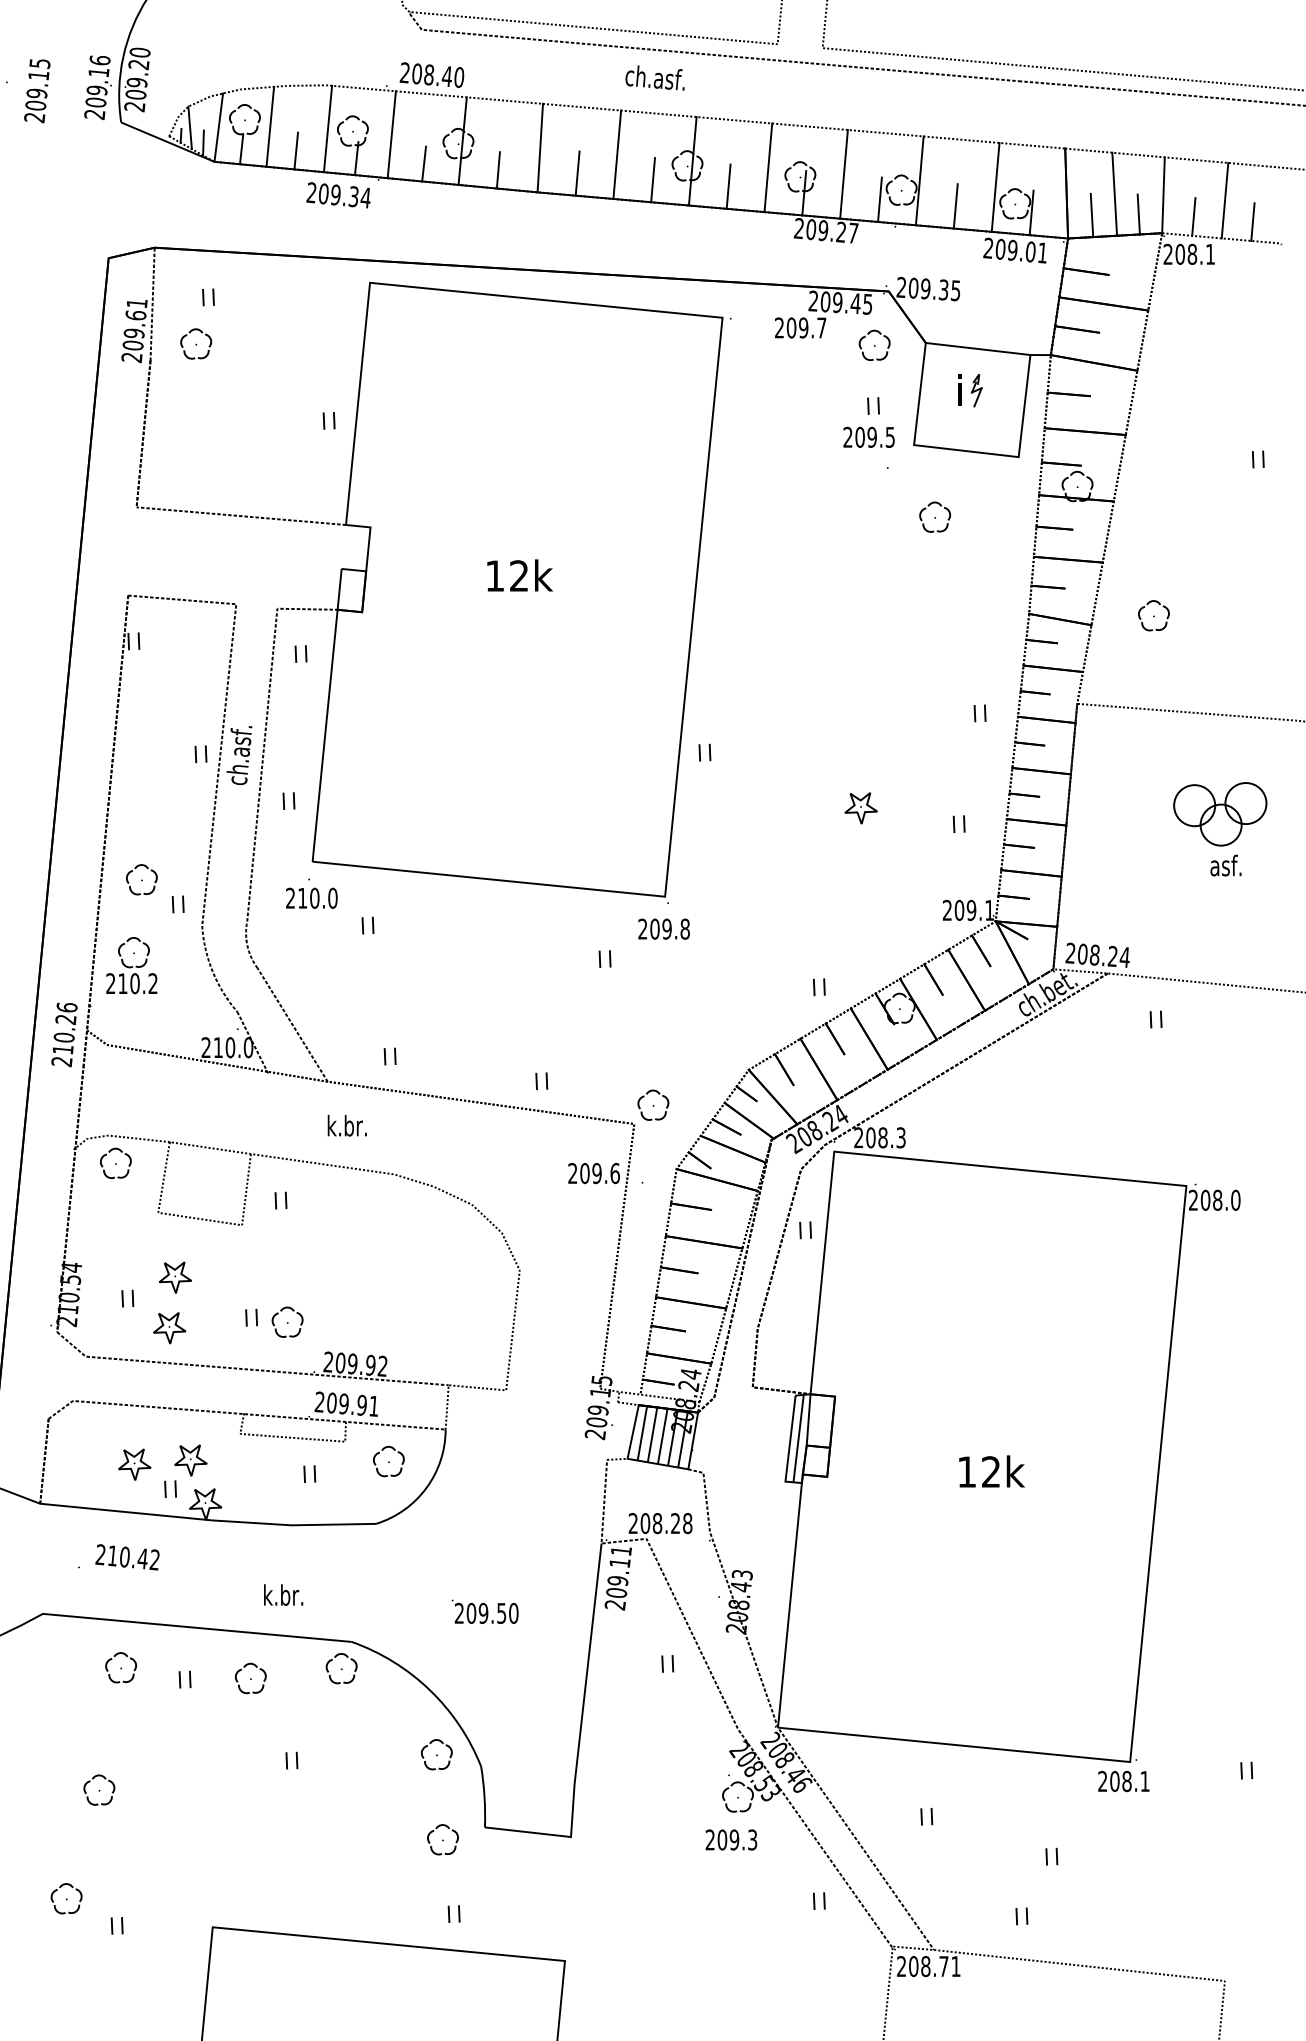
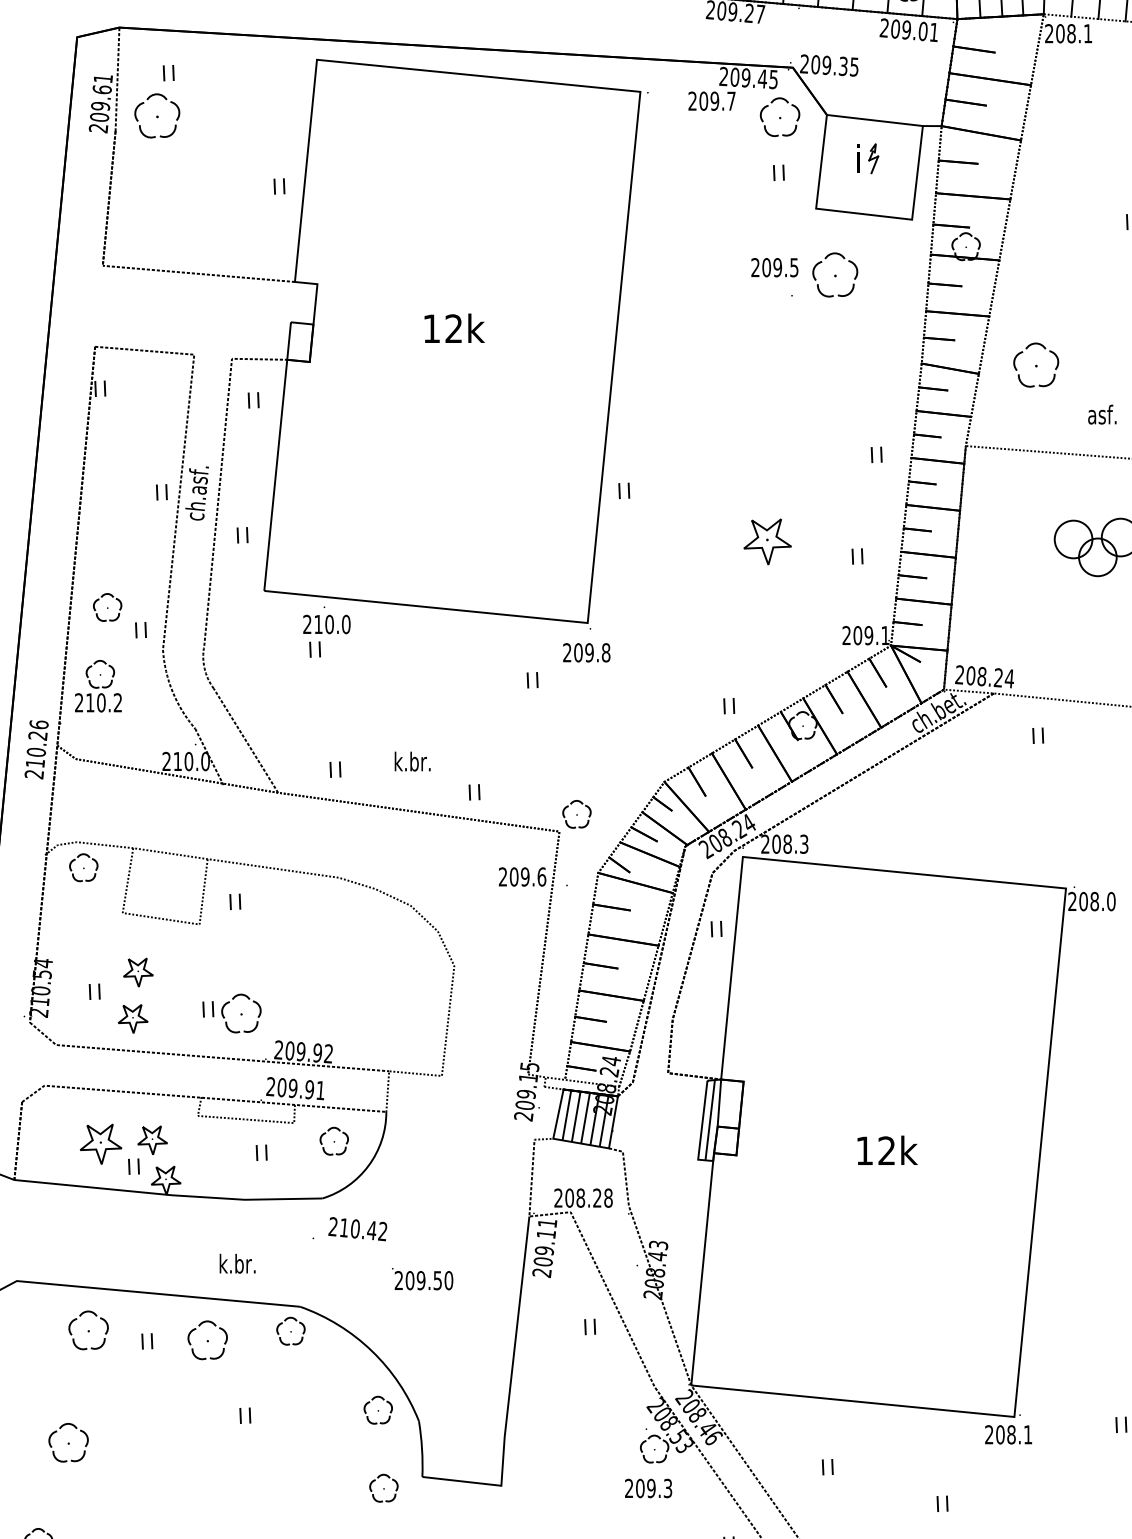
part: (196, 343) -> (157, 115), size x1.6
part: (874, 345) -> (779, 117), size x1.4
text: (868, 447) -> (774, 276), moved
part: (935, 516) -> (835, 274), size x1.6
part: (1153, 615) -> (1035, 365), size x1.6
part: (860, 808) -> (766, 542), size x1.6
text: (1225, 865) -> (1101, 414), moved
text: (311, 893) -> (326, 620), moved
text: (346, 1125) -> (411, 761), moved
part: (287, 1321) -> (241, 1012), size x1.4
part: (134, 1464) -> (100, 1143), size x1.4
text: (118, 1557) -> (349, 1229), moved
part: (120, 1667) -> (88, 1330), size x1.4
part: (250, 1678) -> (207, 1340), size x1.4
part: (99, 1789) -> (68, 1442), size x1.4

